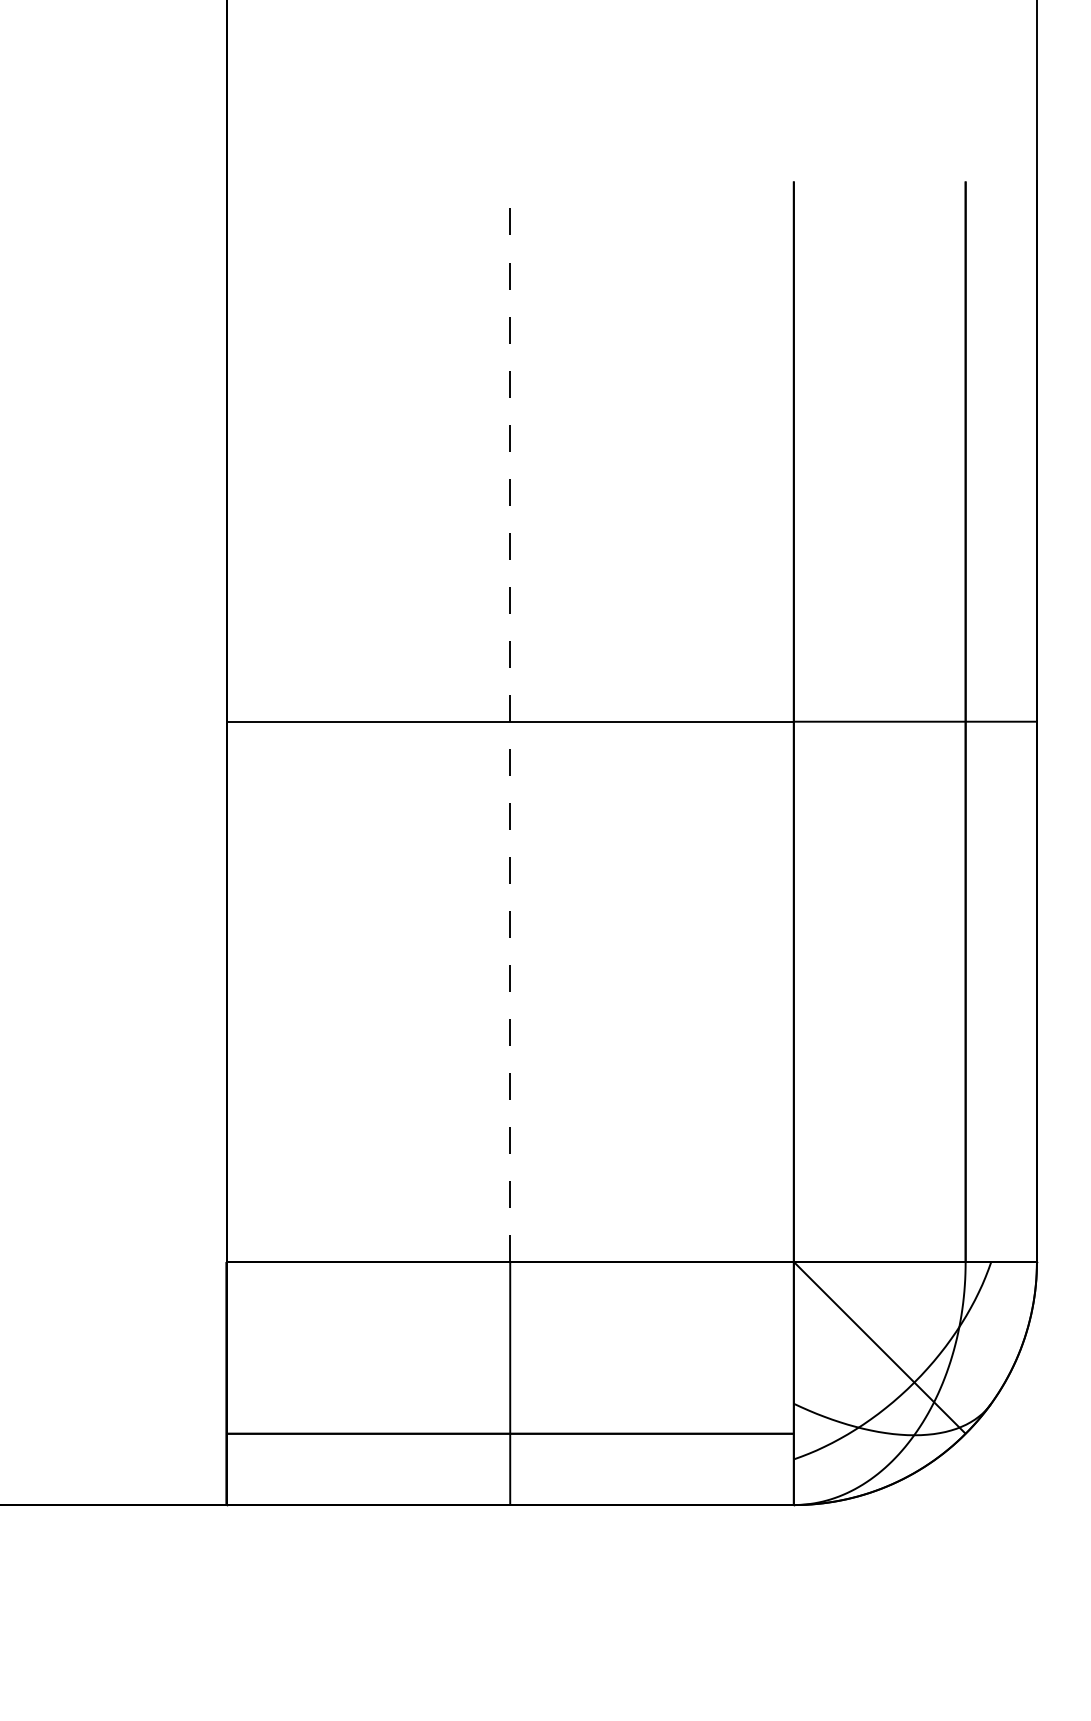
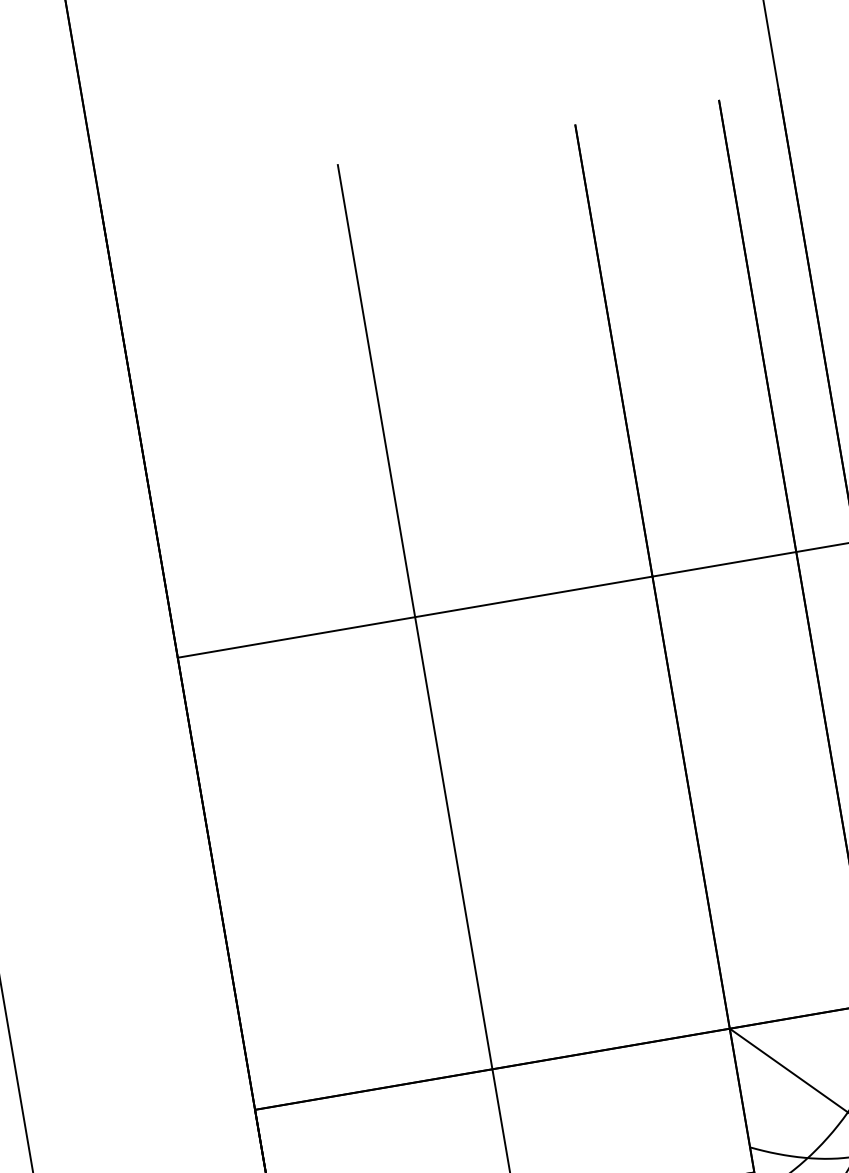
line: (510, 721) -> (415, 616), dashed -> solid

